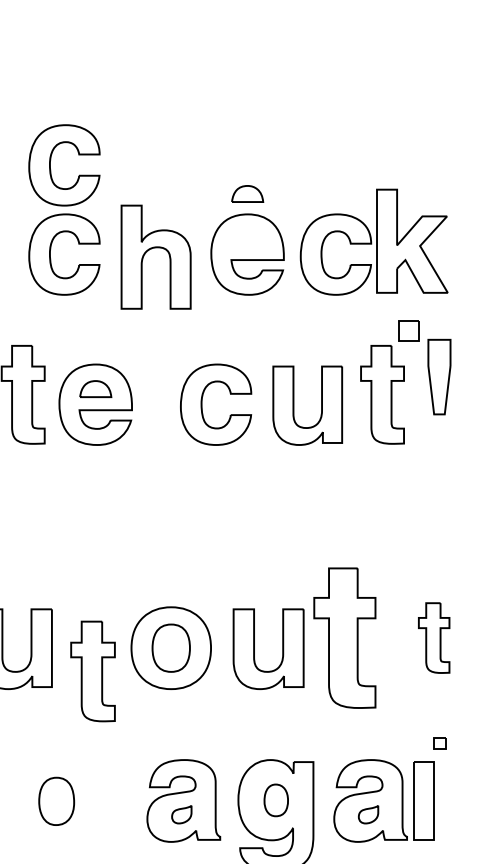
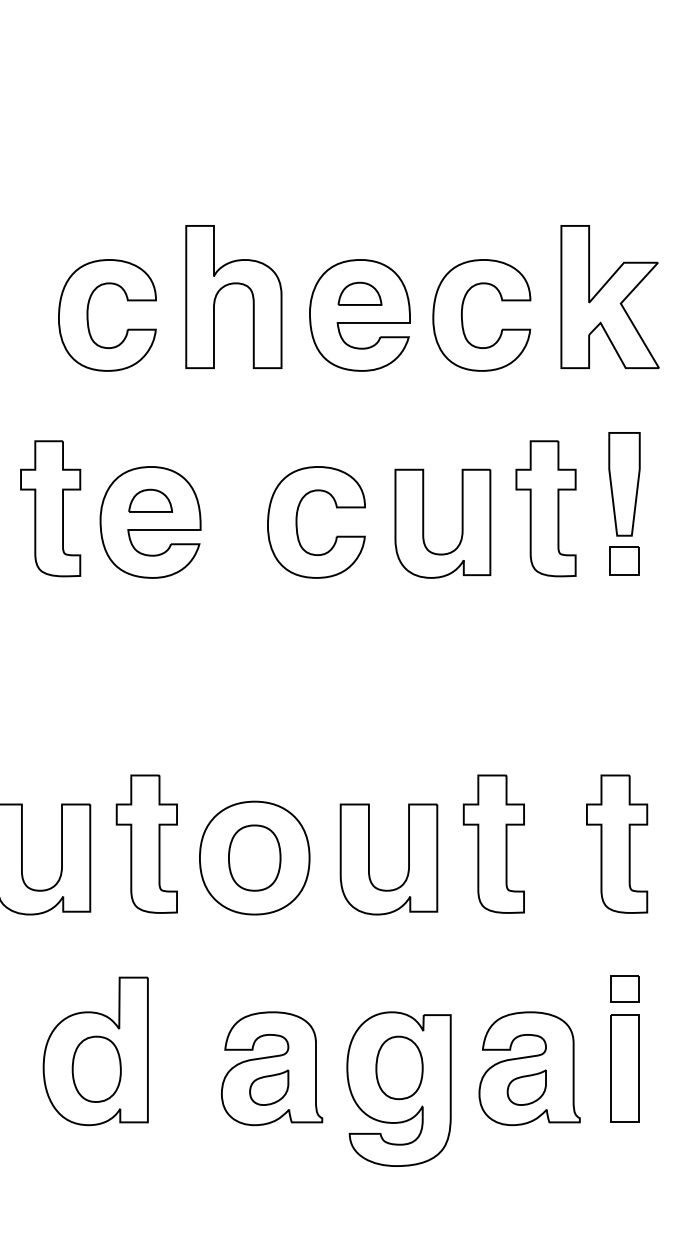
part: (50, 165) -> (88, 192), removed
part: (247, 193) -> (359, 293), moved
part: (411, 240) -> (609, 296), moved
part: (152, 248) -> (229, 285), moved
part: (408, 330) -> (624, 560), moved
part: (344, 637) -> (493, 843), size x0.71
part: (434, 637) -> (617, 843), size x1.43
part: (92, 670) -> (146, 843), moved
part: (439, 742) -> (624, 988), size x1.67
part: (55, 788) -> (95, 1051), added
part: (276, 800) -> (399, 1067), size x1.43
part: (423, 800) -> (624, 1068), moved
part: (181, 814) -> (269, 1087), size x1.43
part: (368, 814) -> (526, 1087), size x1.43

